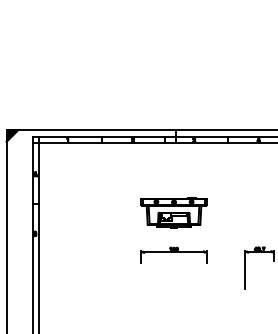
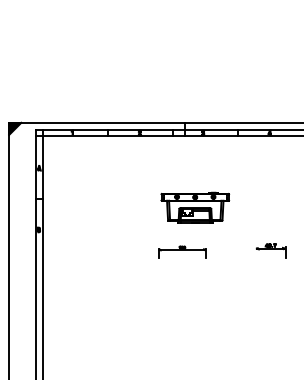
part: (174, 212) -> (195, 207), moved
part: (174, 254) -> (182, 251), size x0.7
line: (245, 269) -> (256, 266), removed

